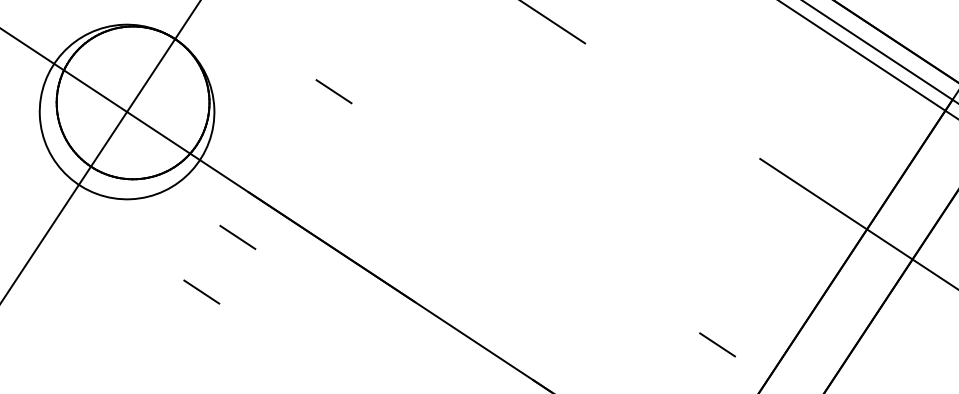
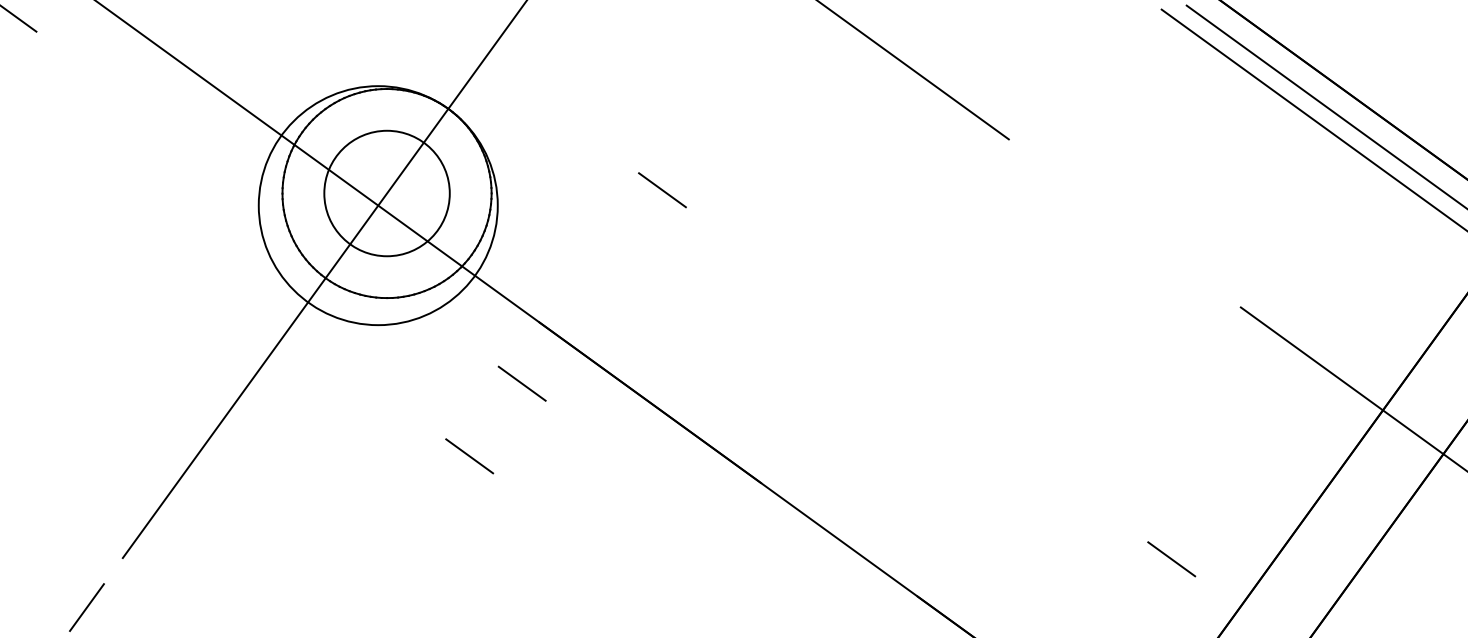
circle: (132, 102) -> (386, 193), size x0.6

